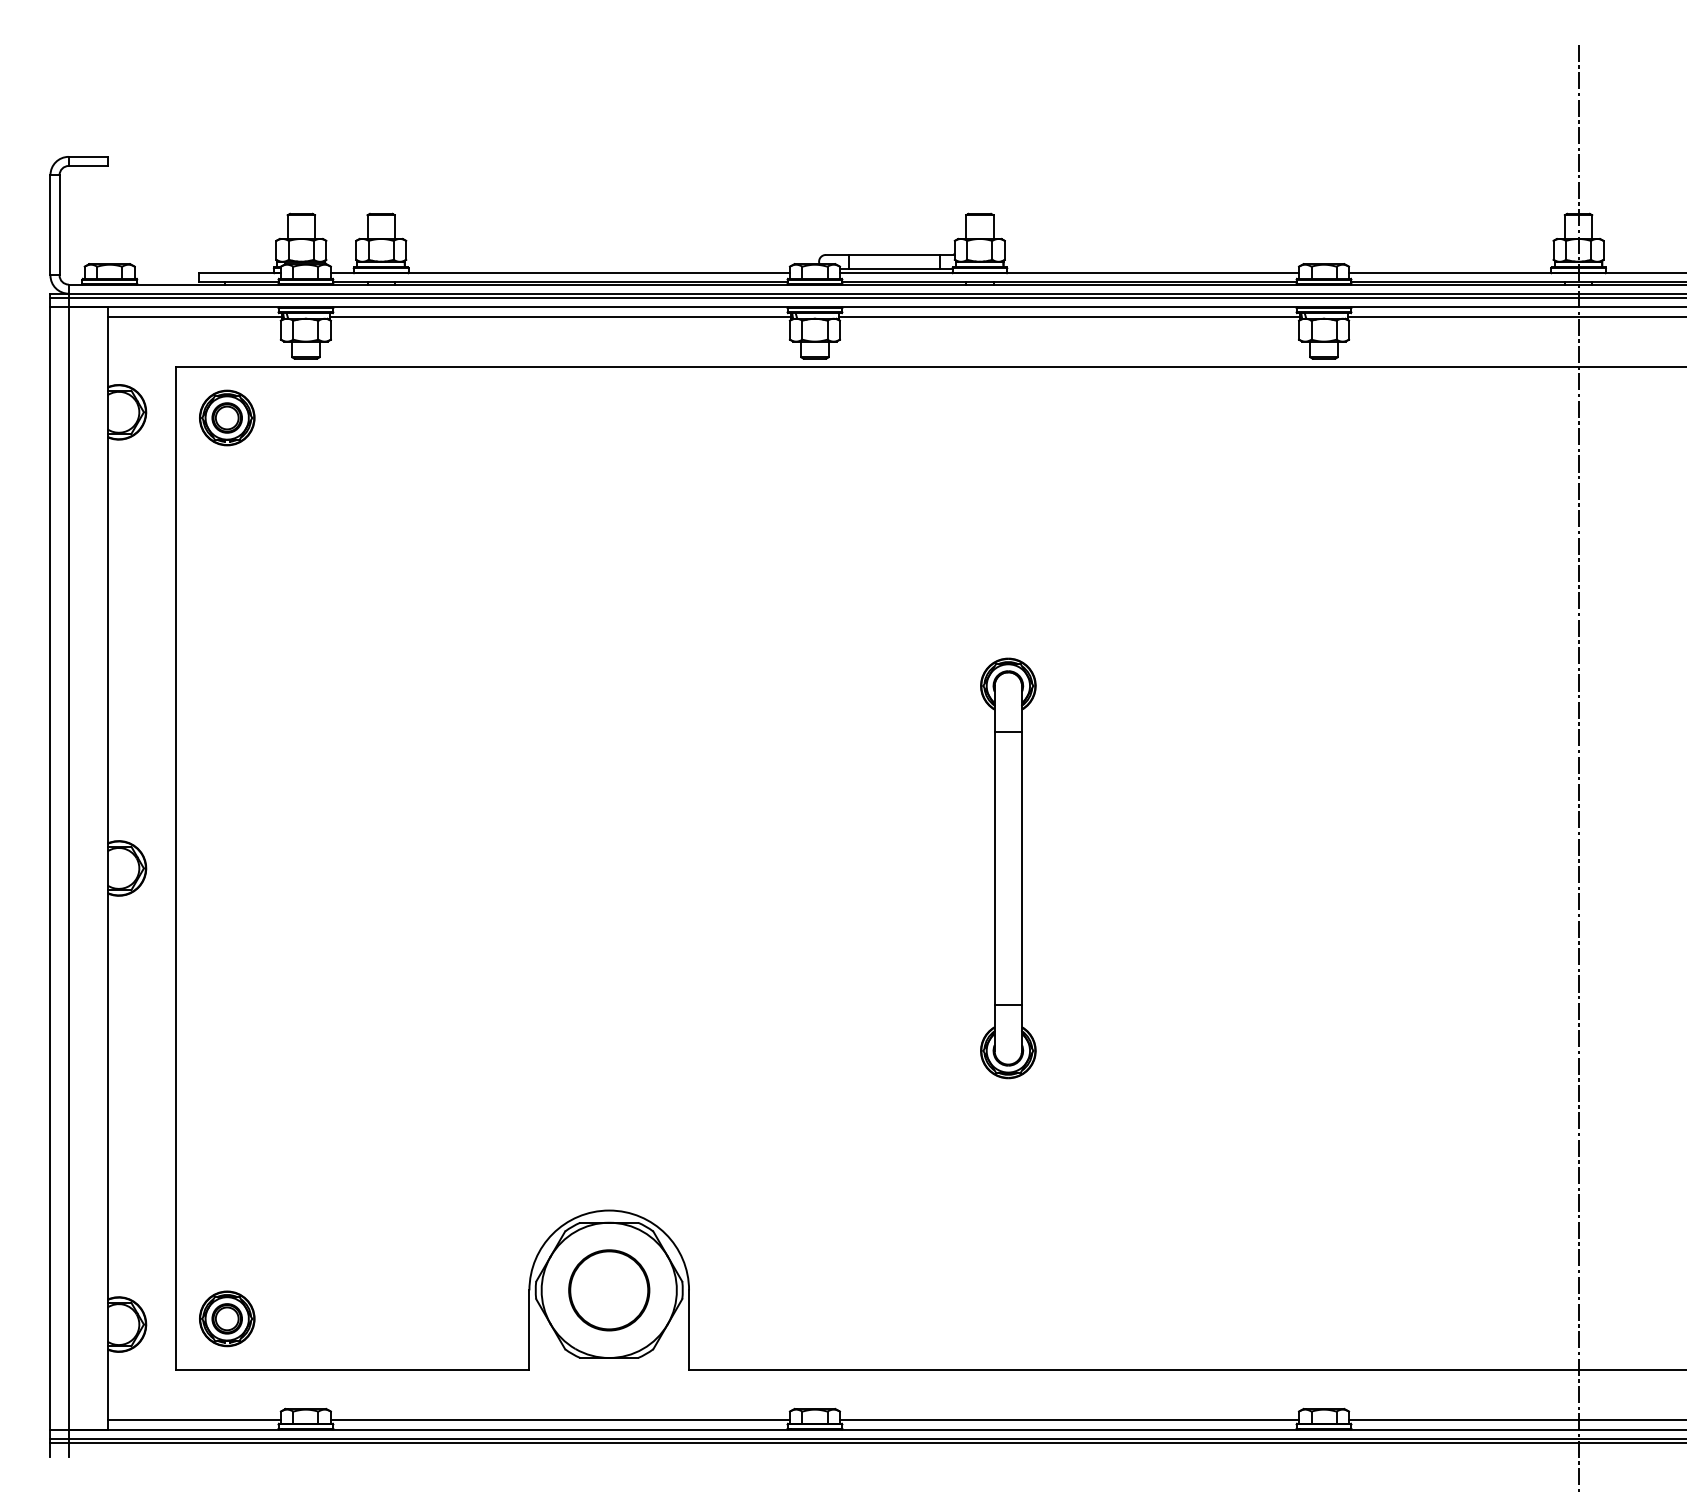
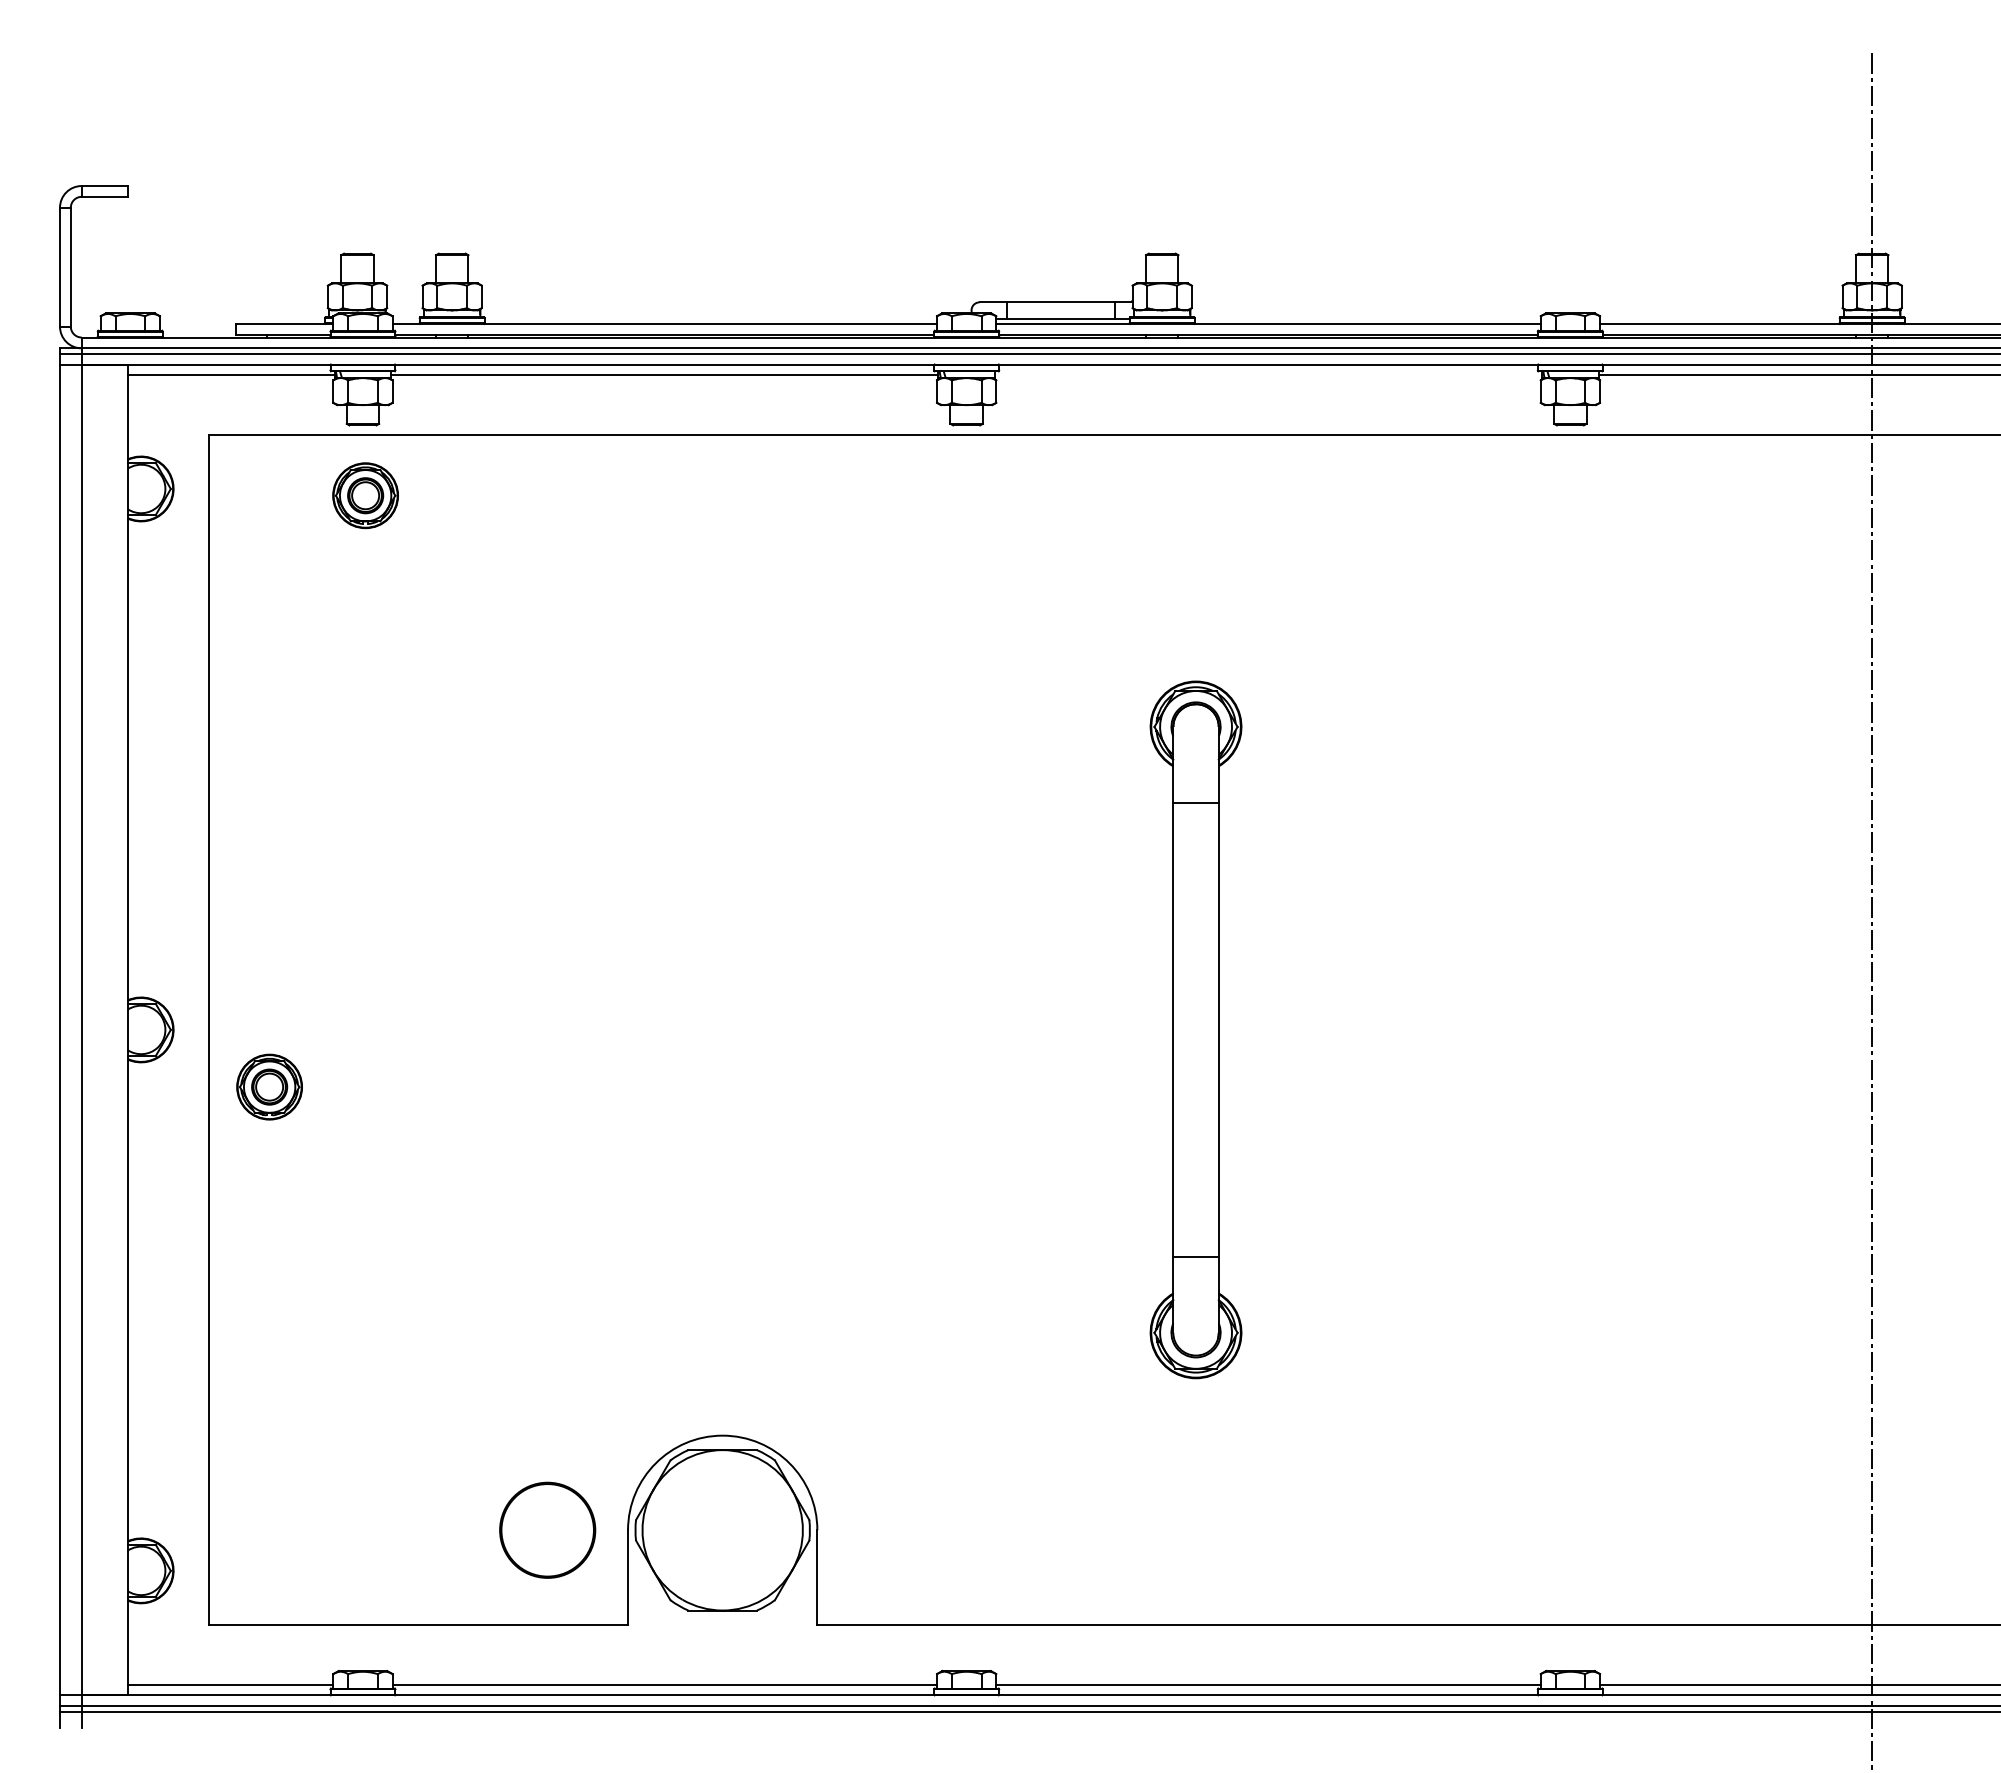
line: (1069, 316) -> (1268, 375), removed
part: (227, 417) -> (365, 495), moved
part: (1007, 868) -> (1195, 1029), size x1.4
part: (609, 1289) -> (547, 1529), moved
part: (227, 1318) -> (269, 1086), moved

